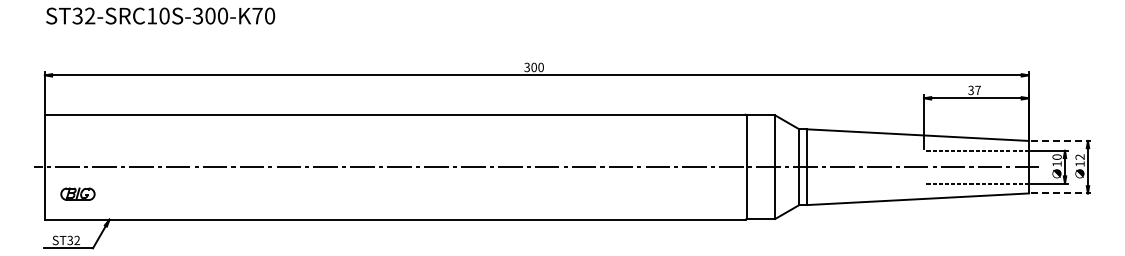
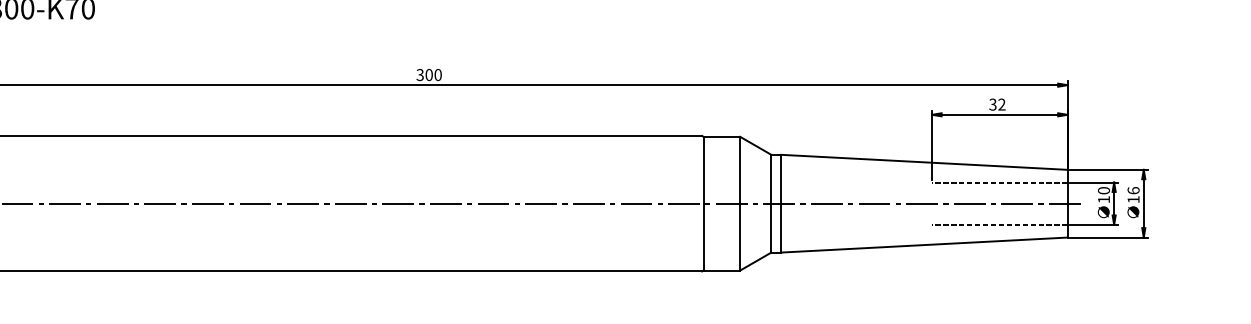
text: (977, 89) -> (1001, 103), 37 -> 32
line: (1061, 140) -> (1109, 169), dashed -> solid
text: (1079, 156) -> (1132, 189), 12 -> 16
line: (1061, 193) -> (1109, 237), dashed -> solid

